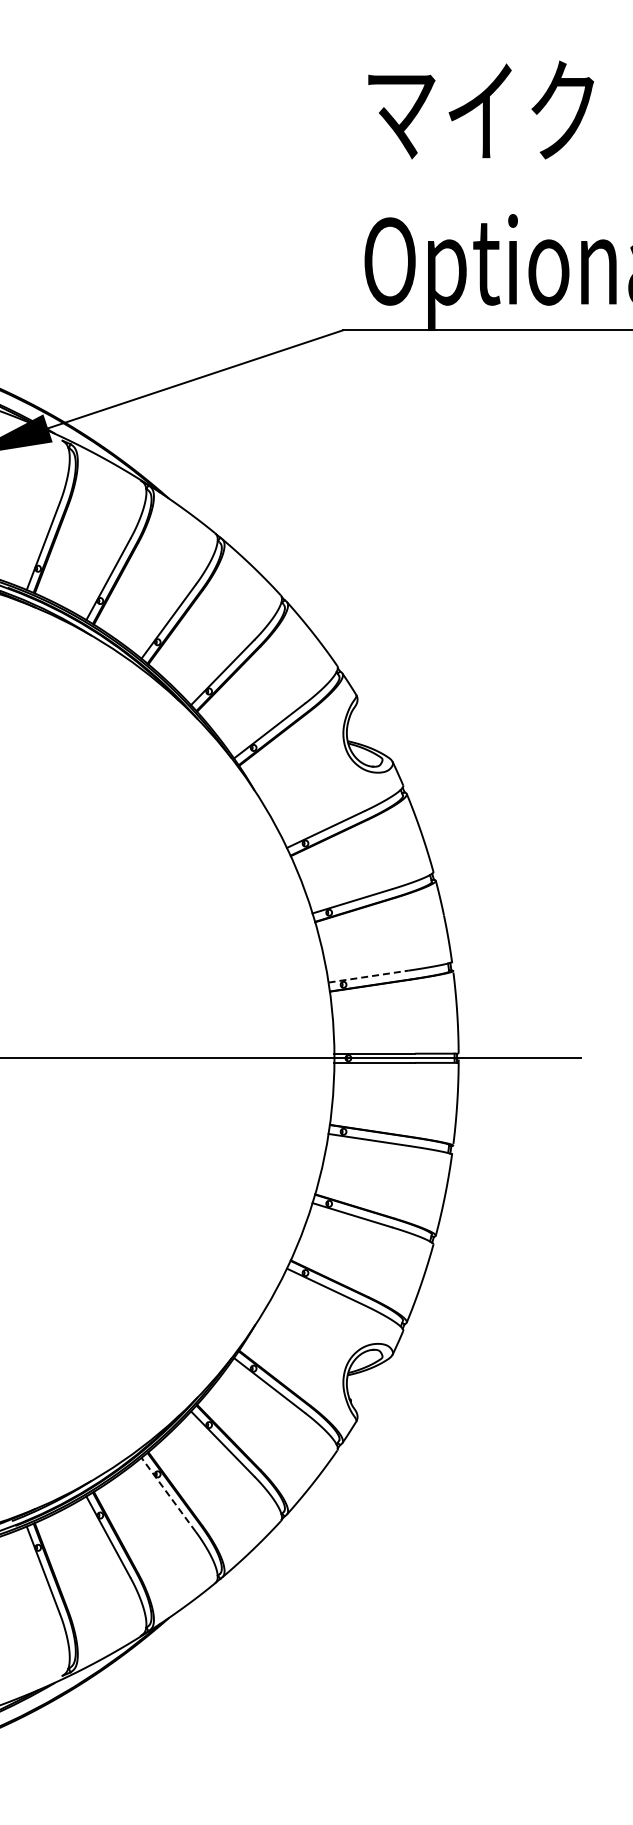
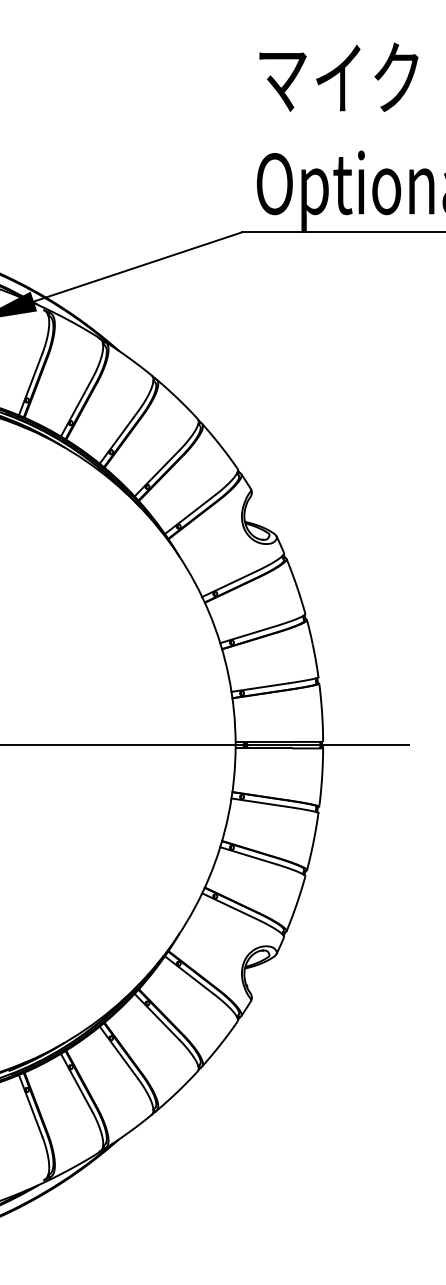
line: (368, 976) -> (259, 687), dashed -> solid
line: (168, 1494) -> (118, 1052), dashed -> solid

